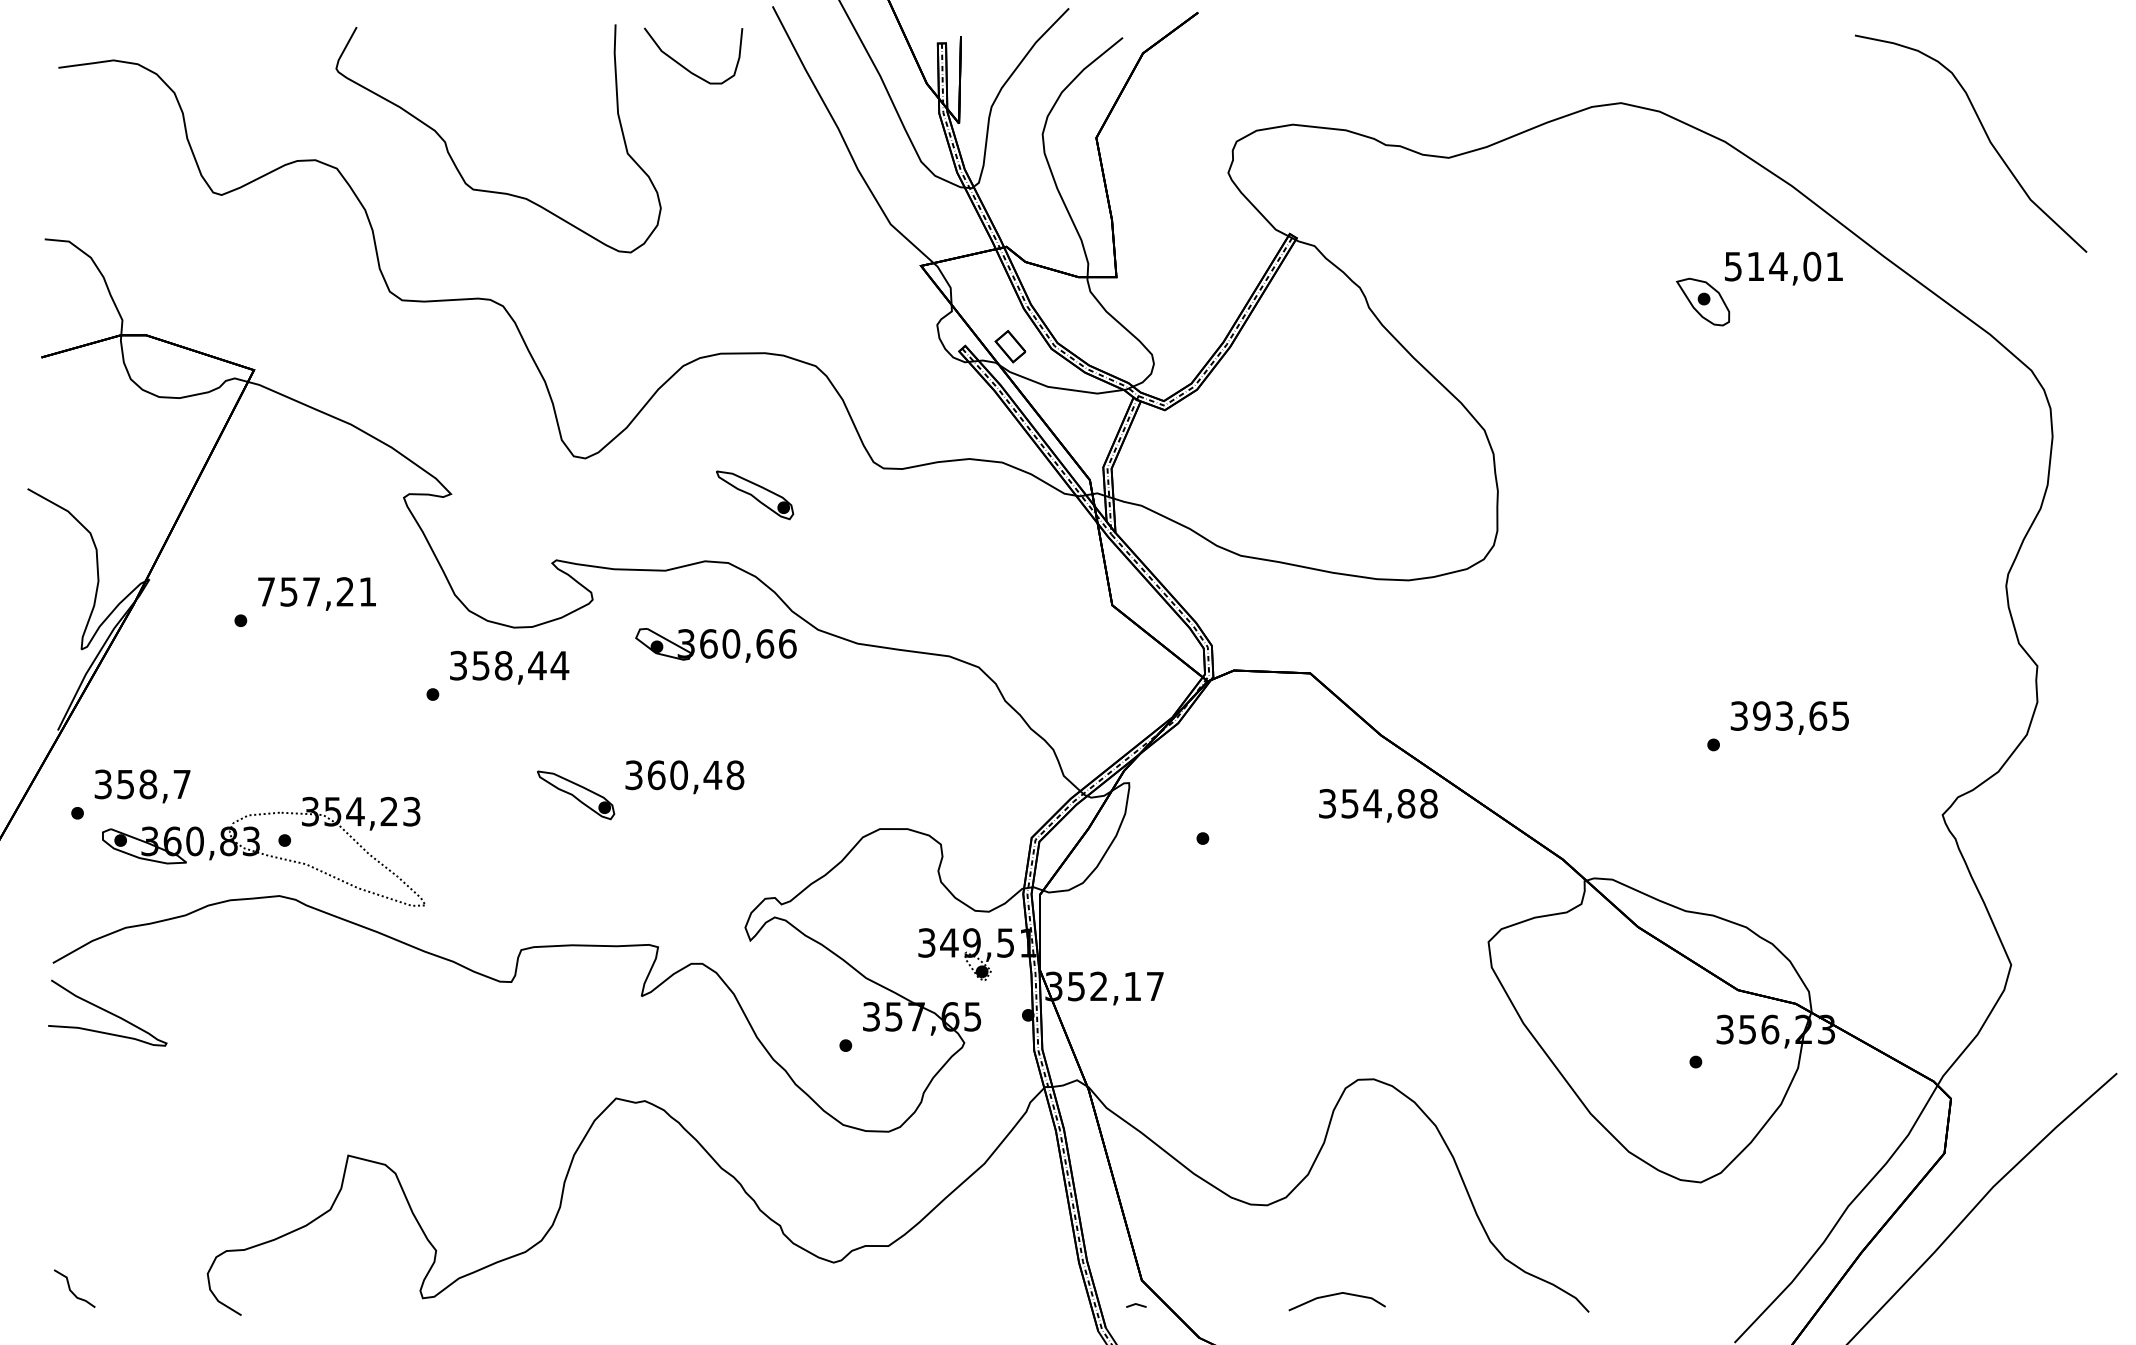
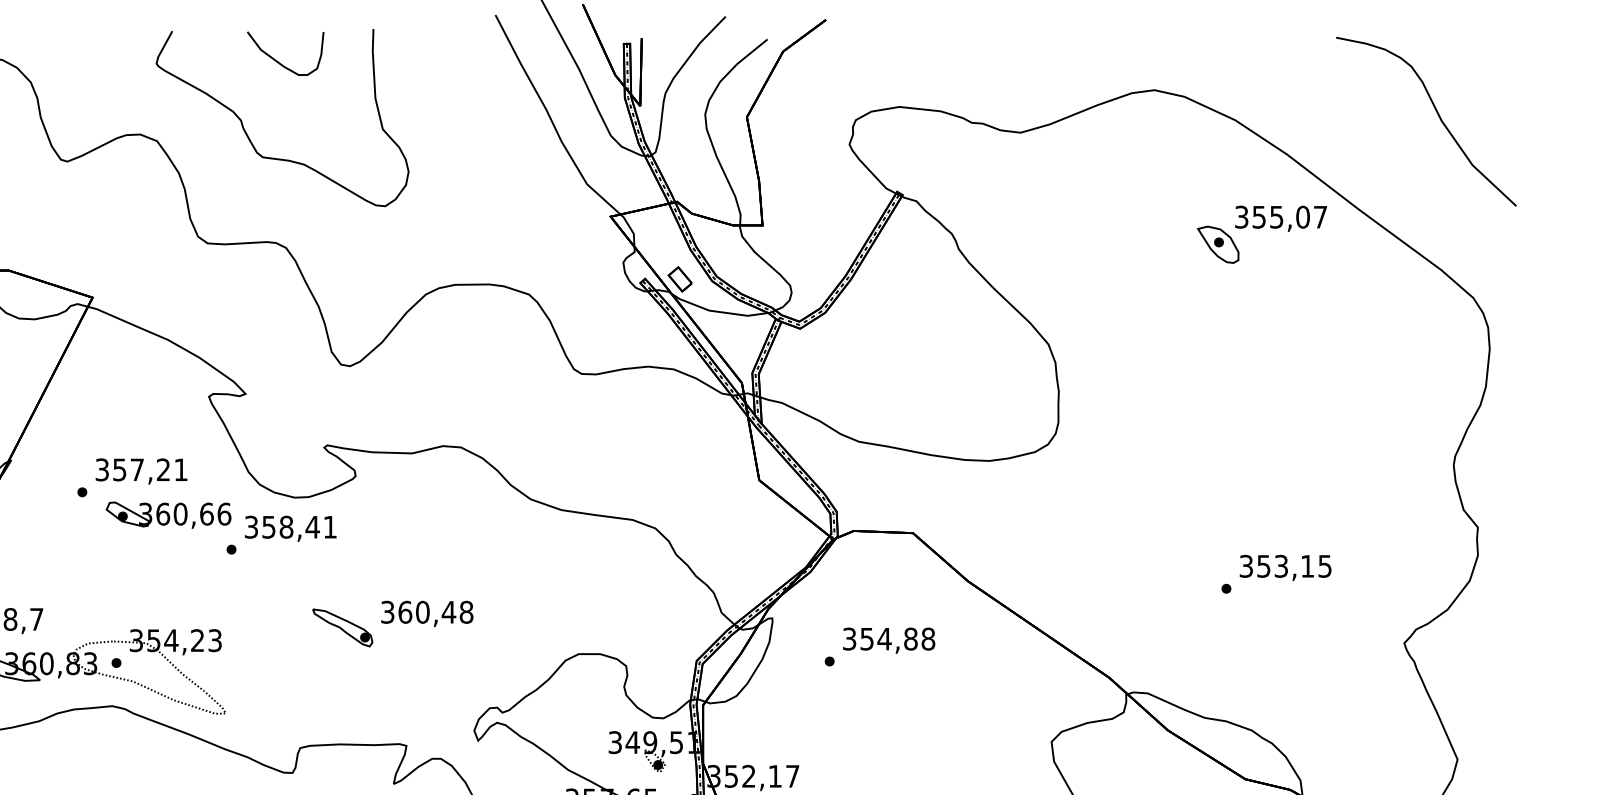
curve: (683, 65) -> (277, 60), moved
text: (1784, 266) -> (1281, 217), 514,01 -> 355,07
part: (755, 495) -> (482, 395), removed
text: (266, 591) -> (102, 469), 757,21 -> 357,21
part: (715, 645) -> (168, 515), moved
text: (559, 665) -> (329, 527), 358,44 -> 358,41
text: (1790, 715) -> (1286, 565), 393,65 -> 353,15
text: (1378, 805) -> (889, 640), moved

